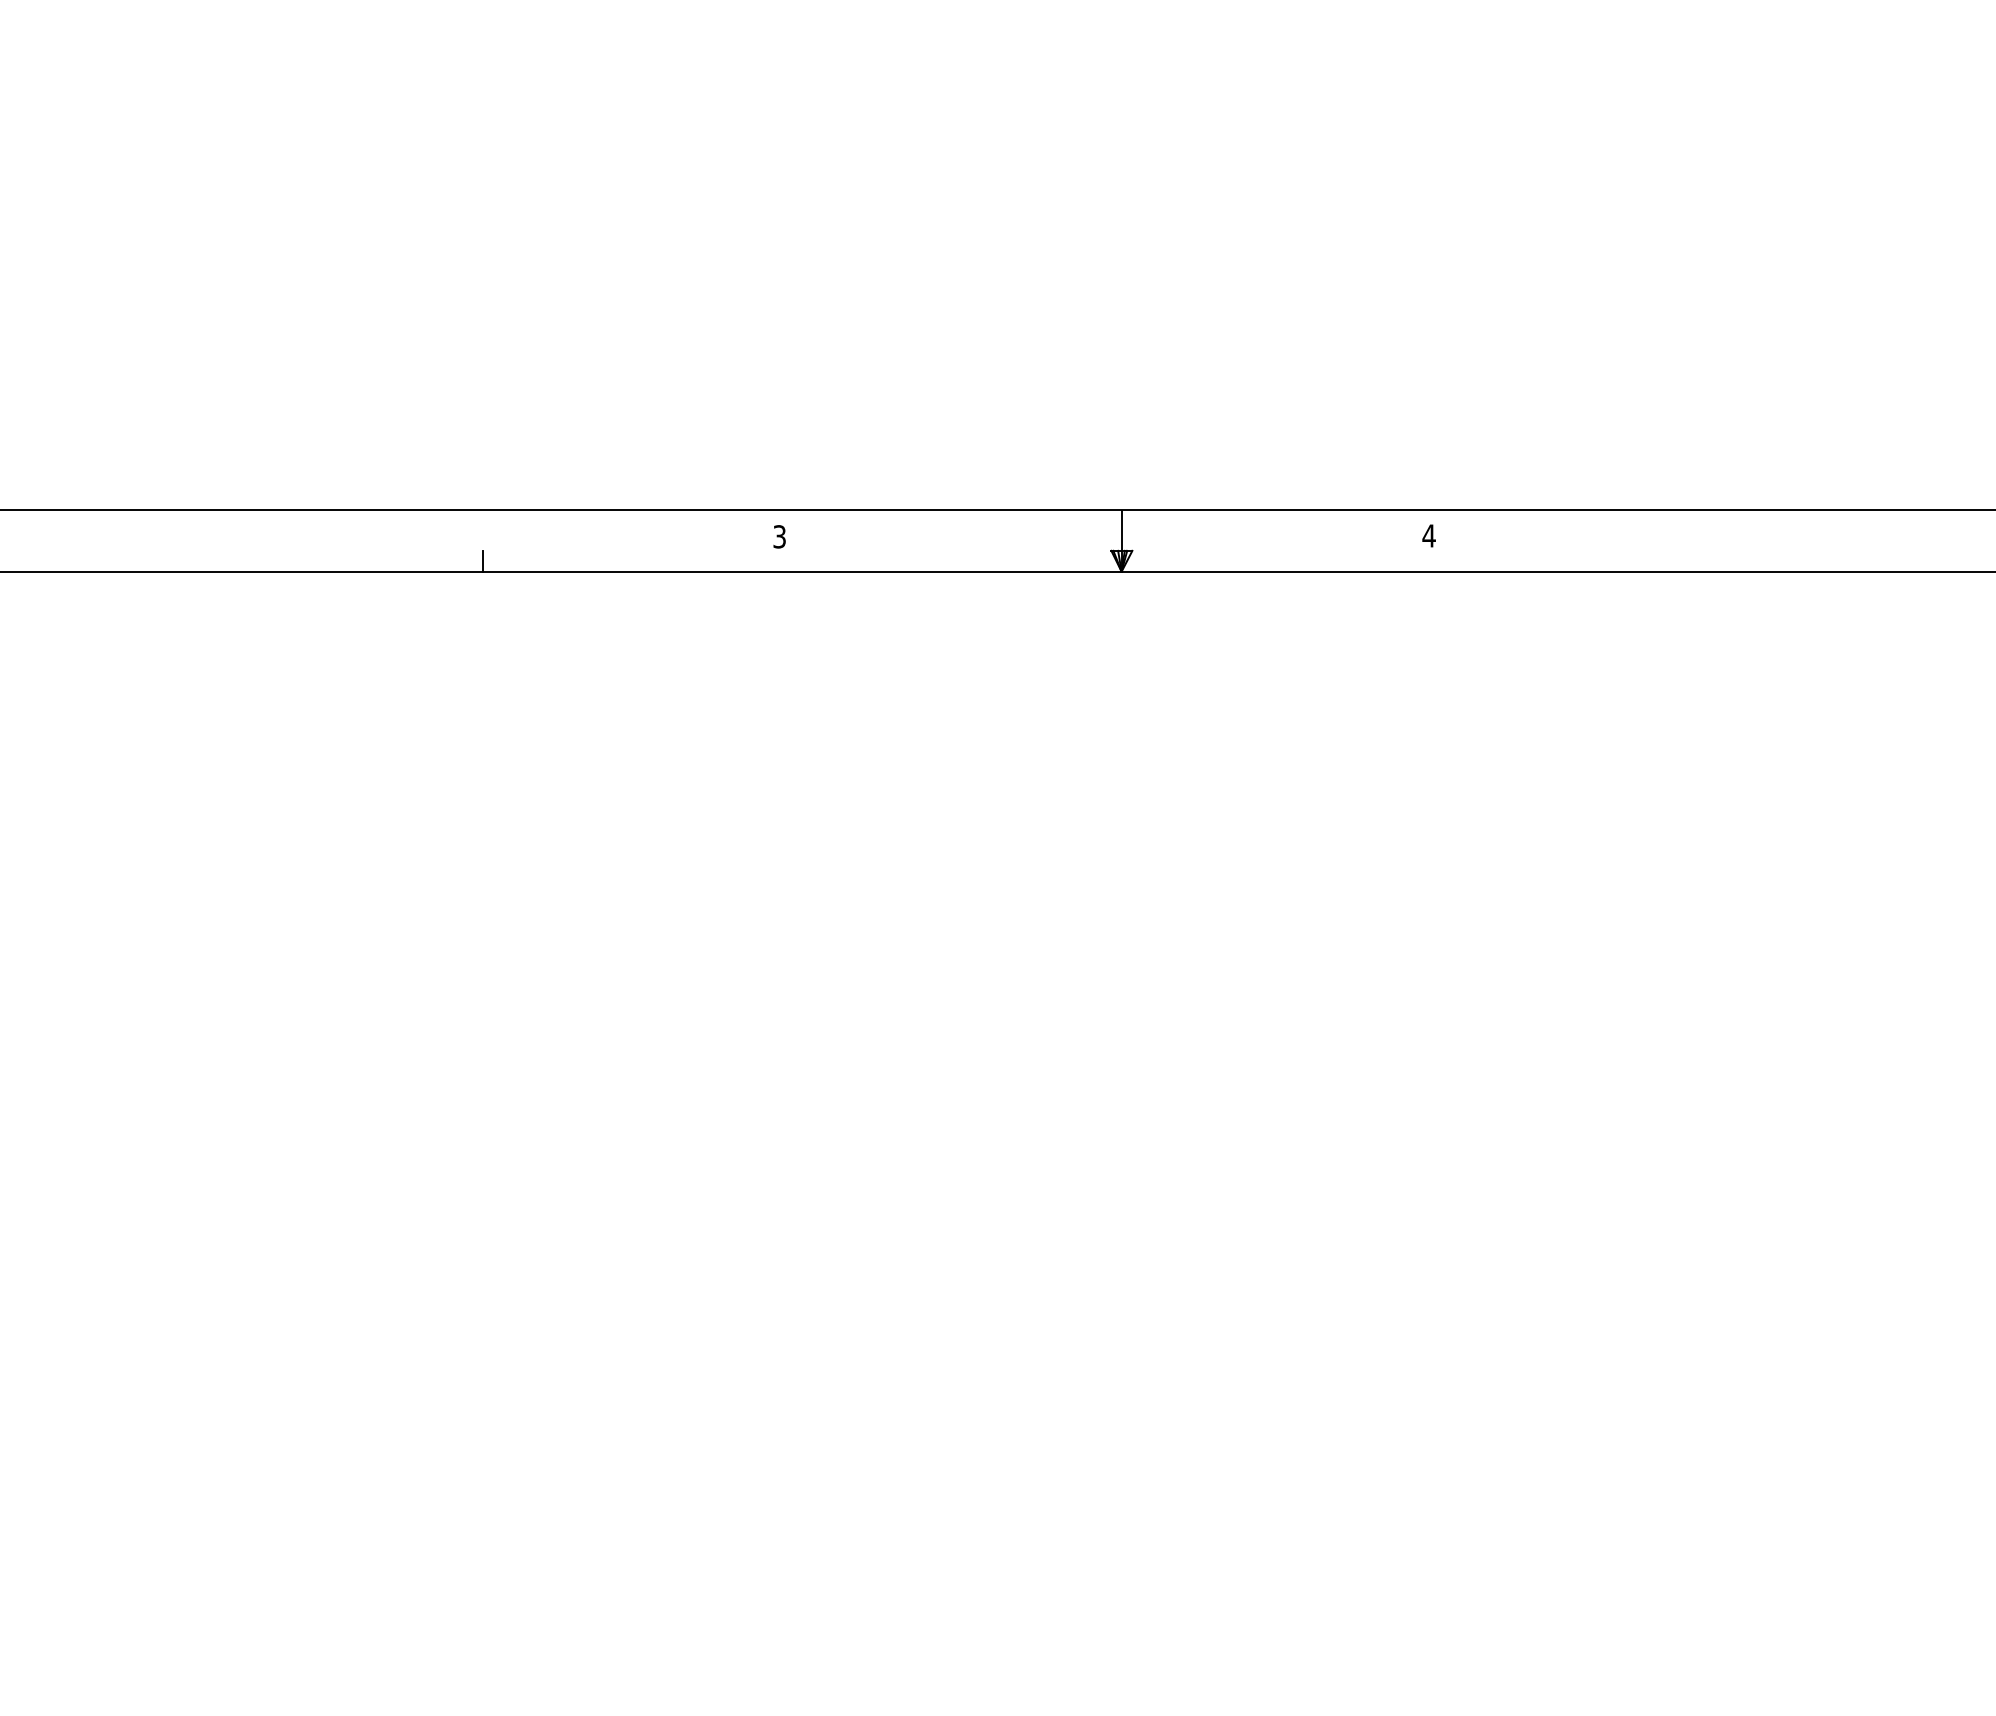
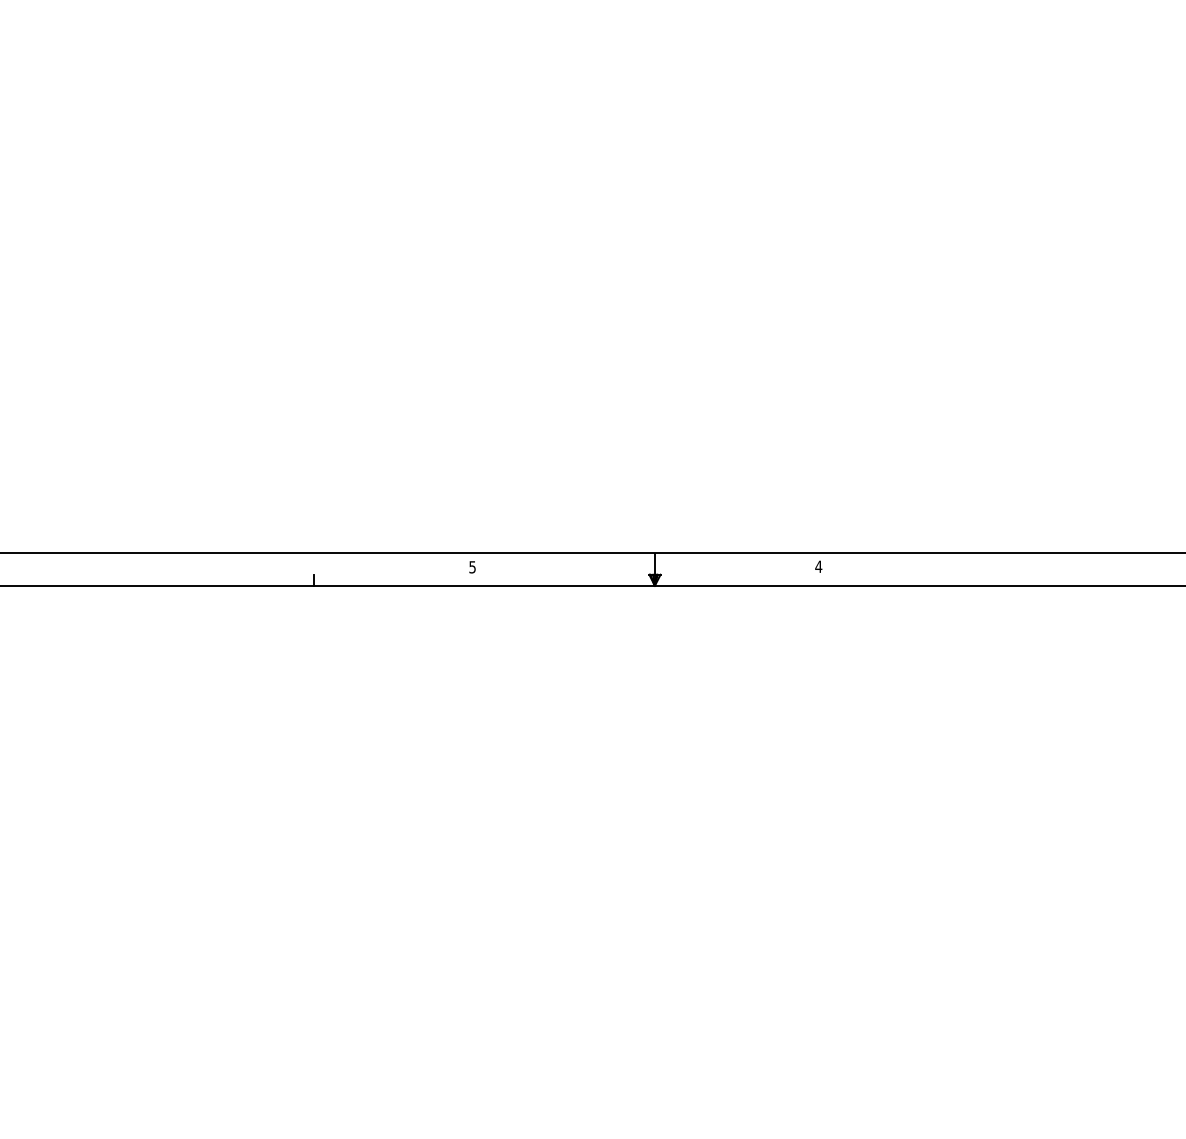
text: (779, 535) -> (472, 566), 3 -> 5

